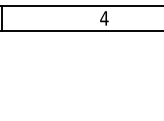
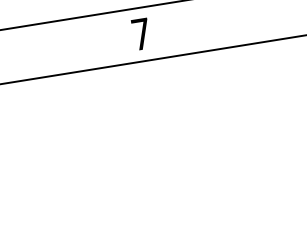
text: (104, 18) -> (141, 34), 4 -> 7

